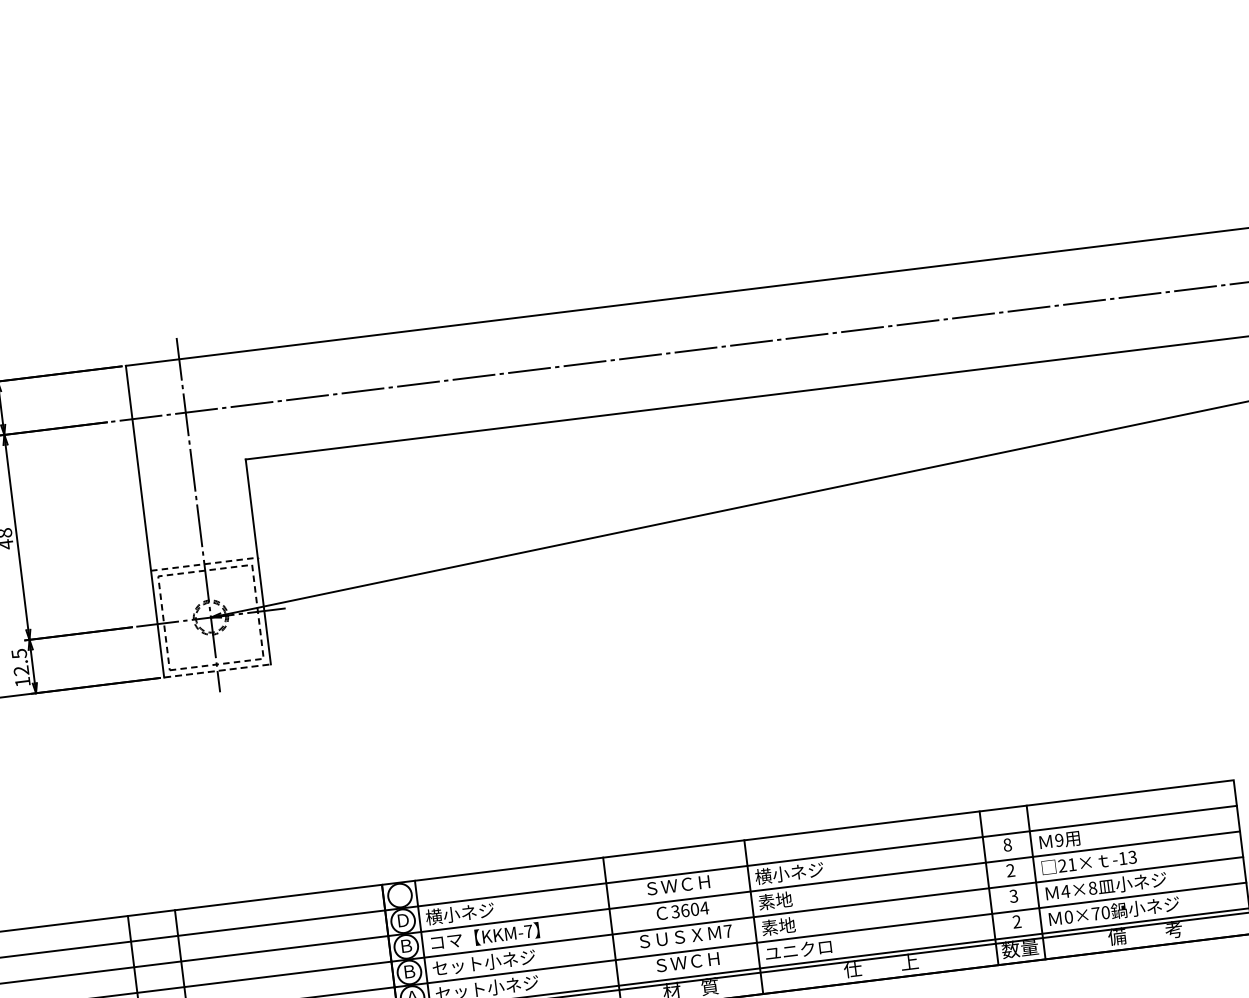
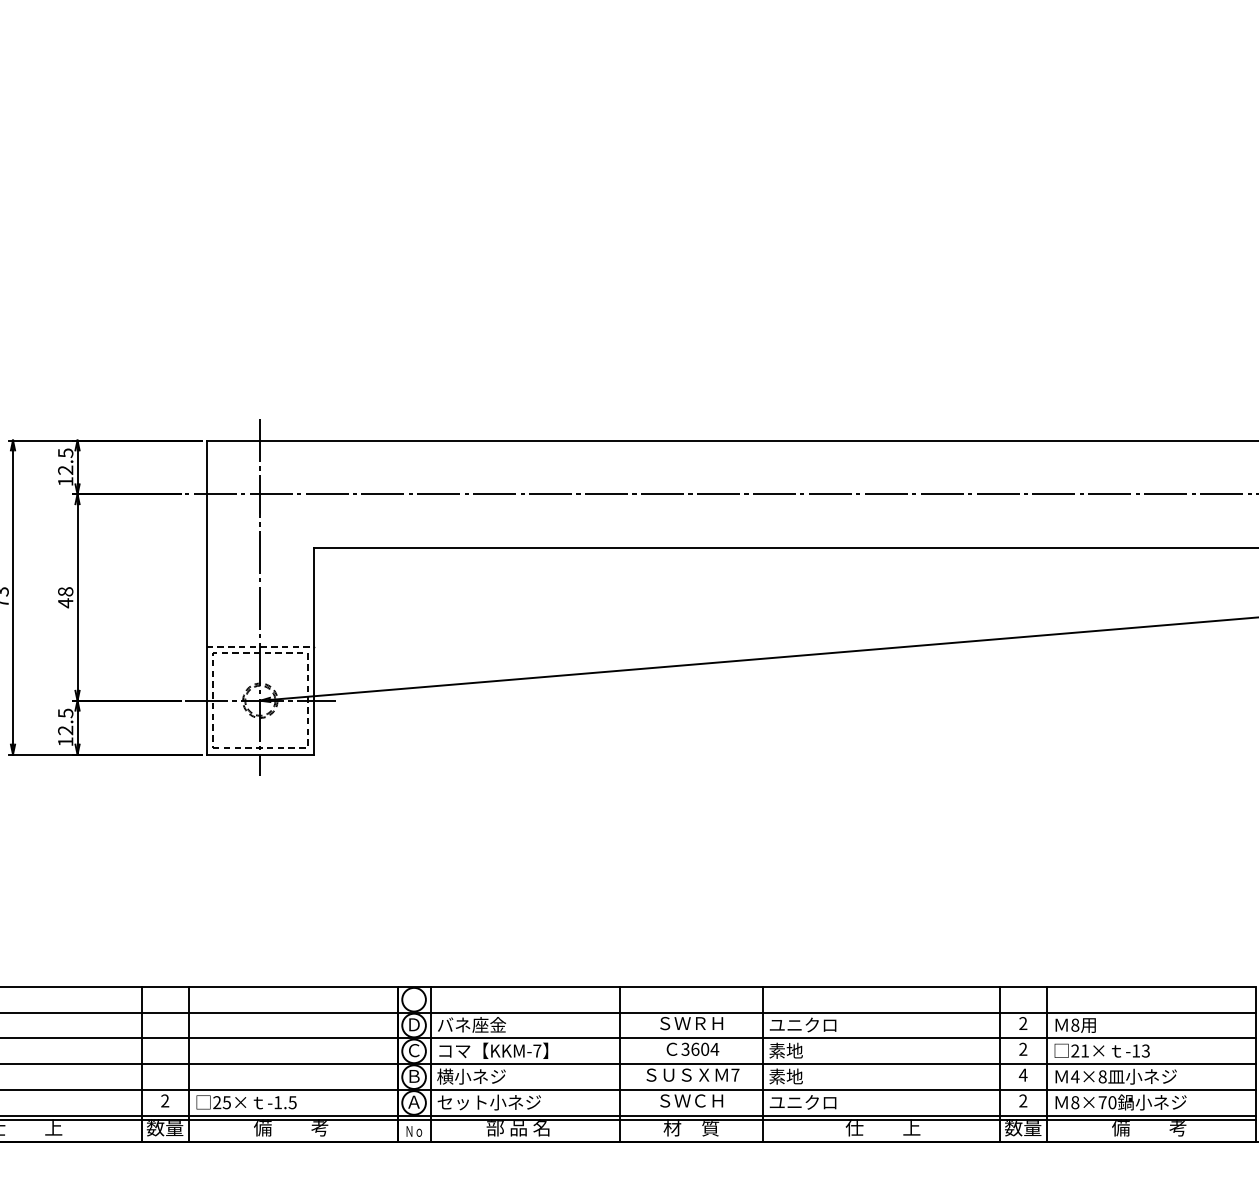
line: (217, 670) -> (260, 754), dashed -> solid
text: (1059, 839) -> (1075, 1024), 9 -> 8
text: (1007, 844) -> (1023, 1023), 8 -> 2
text: (789, 873) -> (803, 1025), 横小ネジ -> ユニクロ
text: (687, 884) -> (700, 1023), ＳＷＣＨ -> ＳＷＲＨ
text: (1013, 895) -> (1022, 1074), 3 -> 4
text: (460, 914) -> (471, 1025), 横小ネジ -> バネ座金
text: (1069, 917) -> (1075, 1102), 0×70 -> 8×70
text: (406, 945) -> (414, 1050), Ｂ -> Ｃ
text: (483, 962) -> (488, 1076), セット小ネジ -> 横小ネジ

